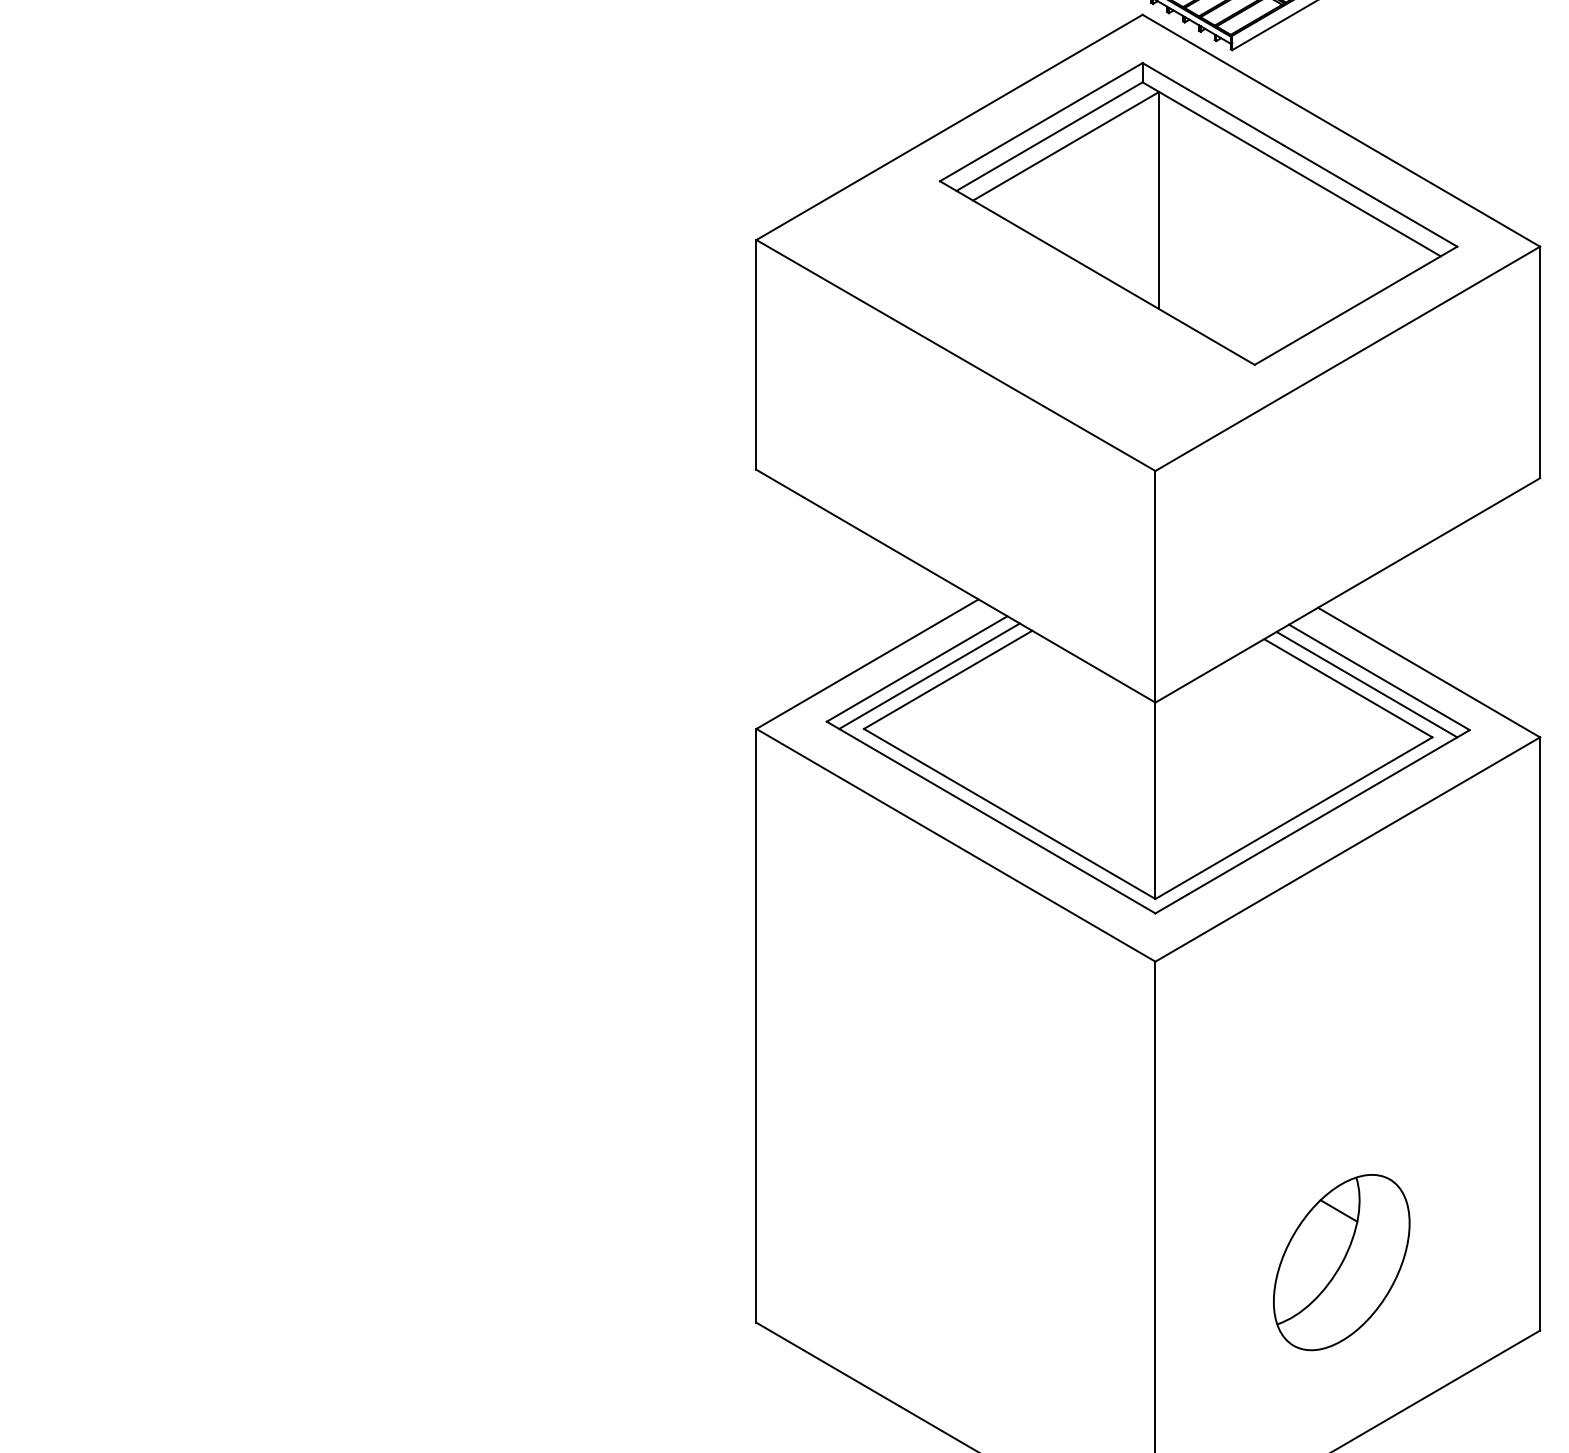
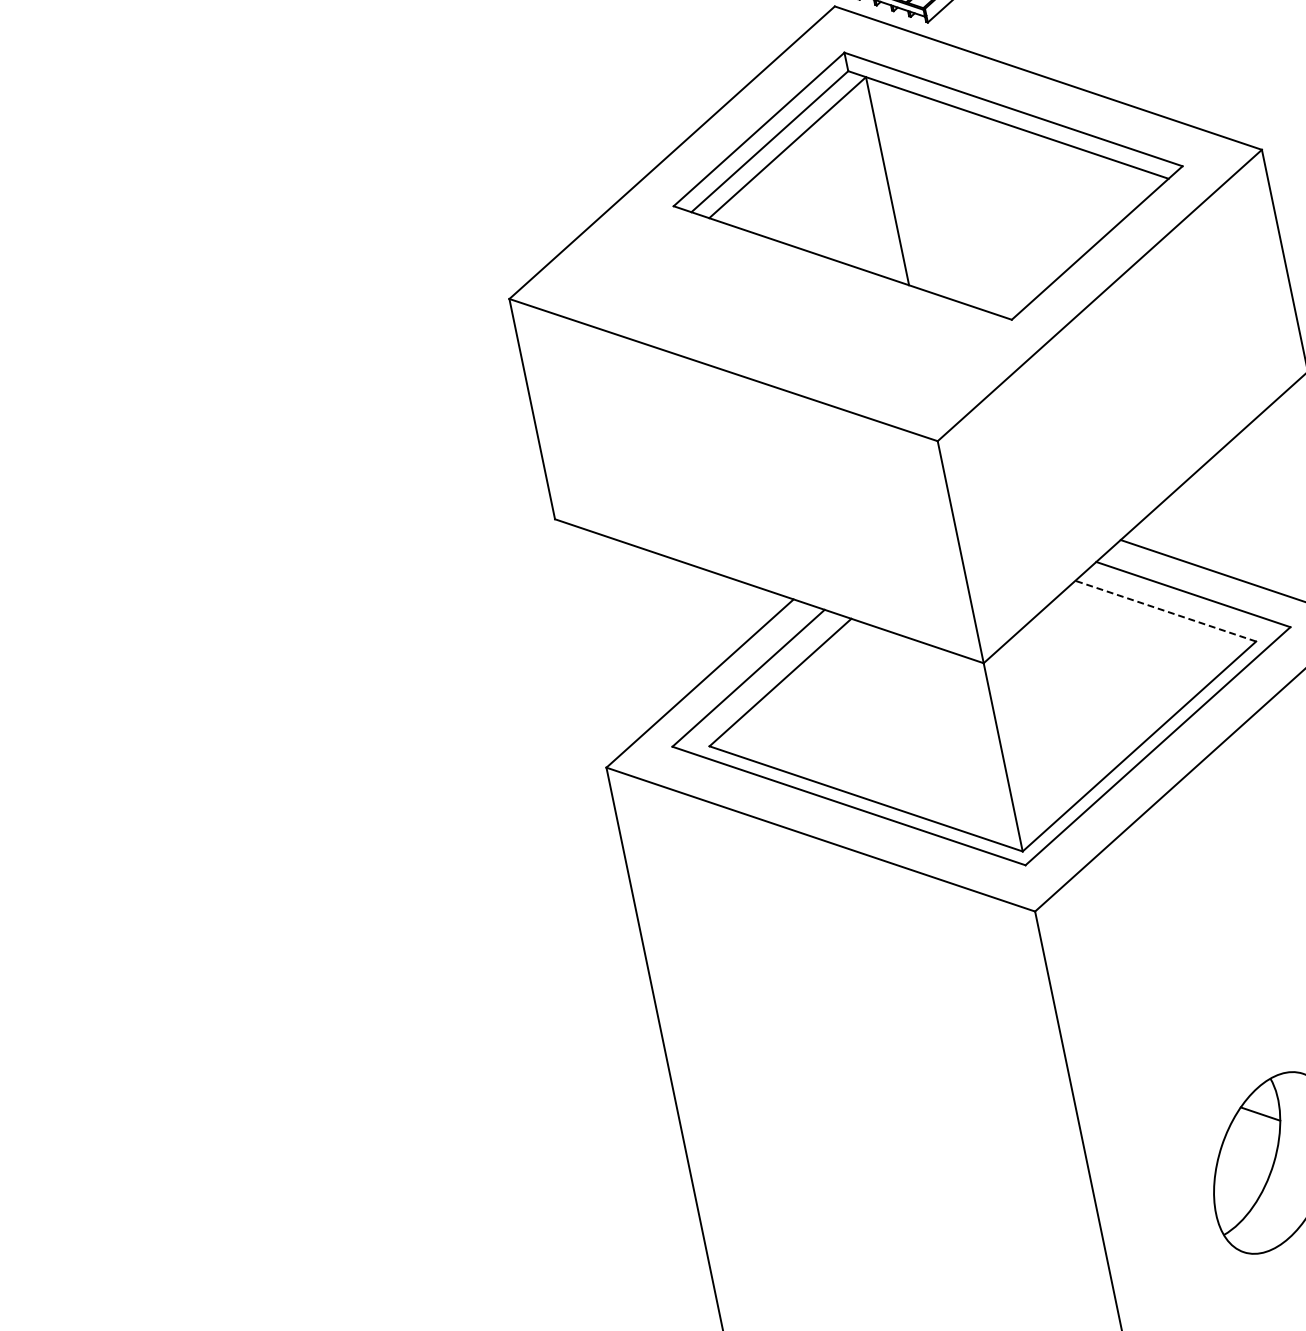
line: (929, 675) -> (761, 682), removed
line: (1366, 684) -> (1182, 603), removed
line: (1347, 688) -> (1164, 611), solid -> dashed

